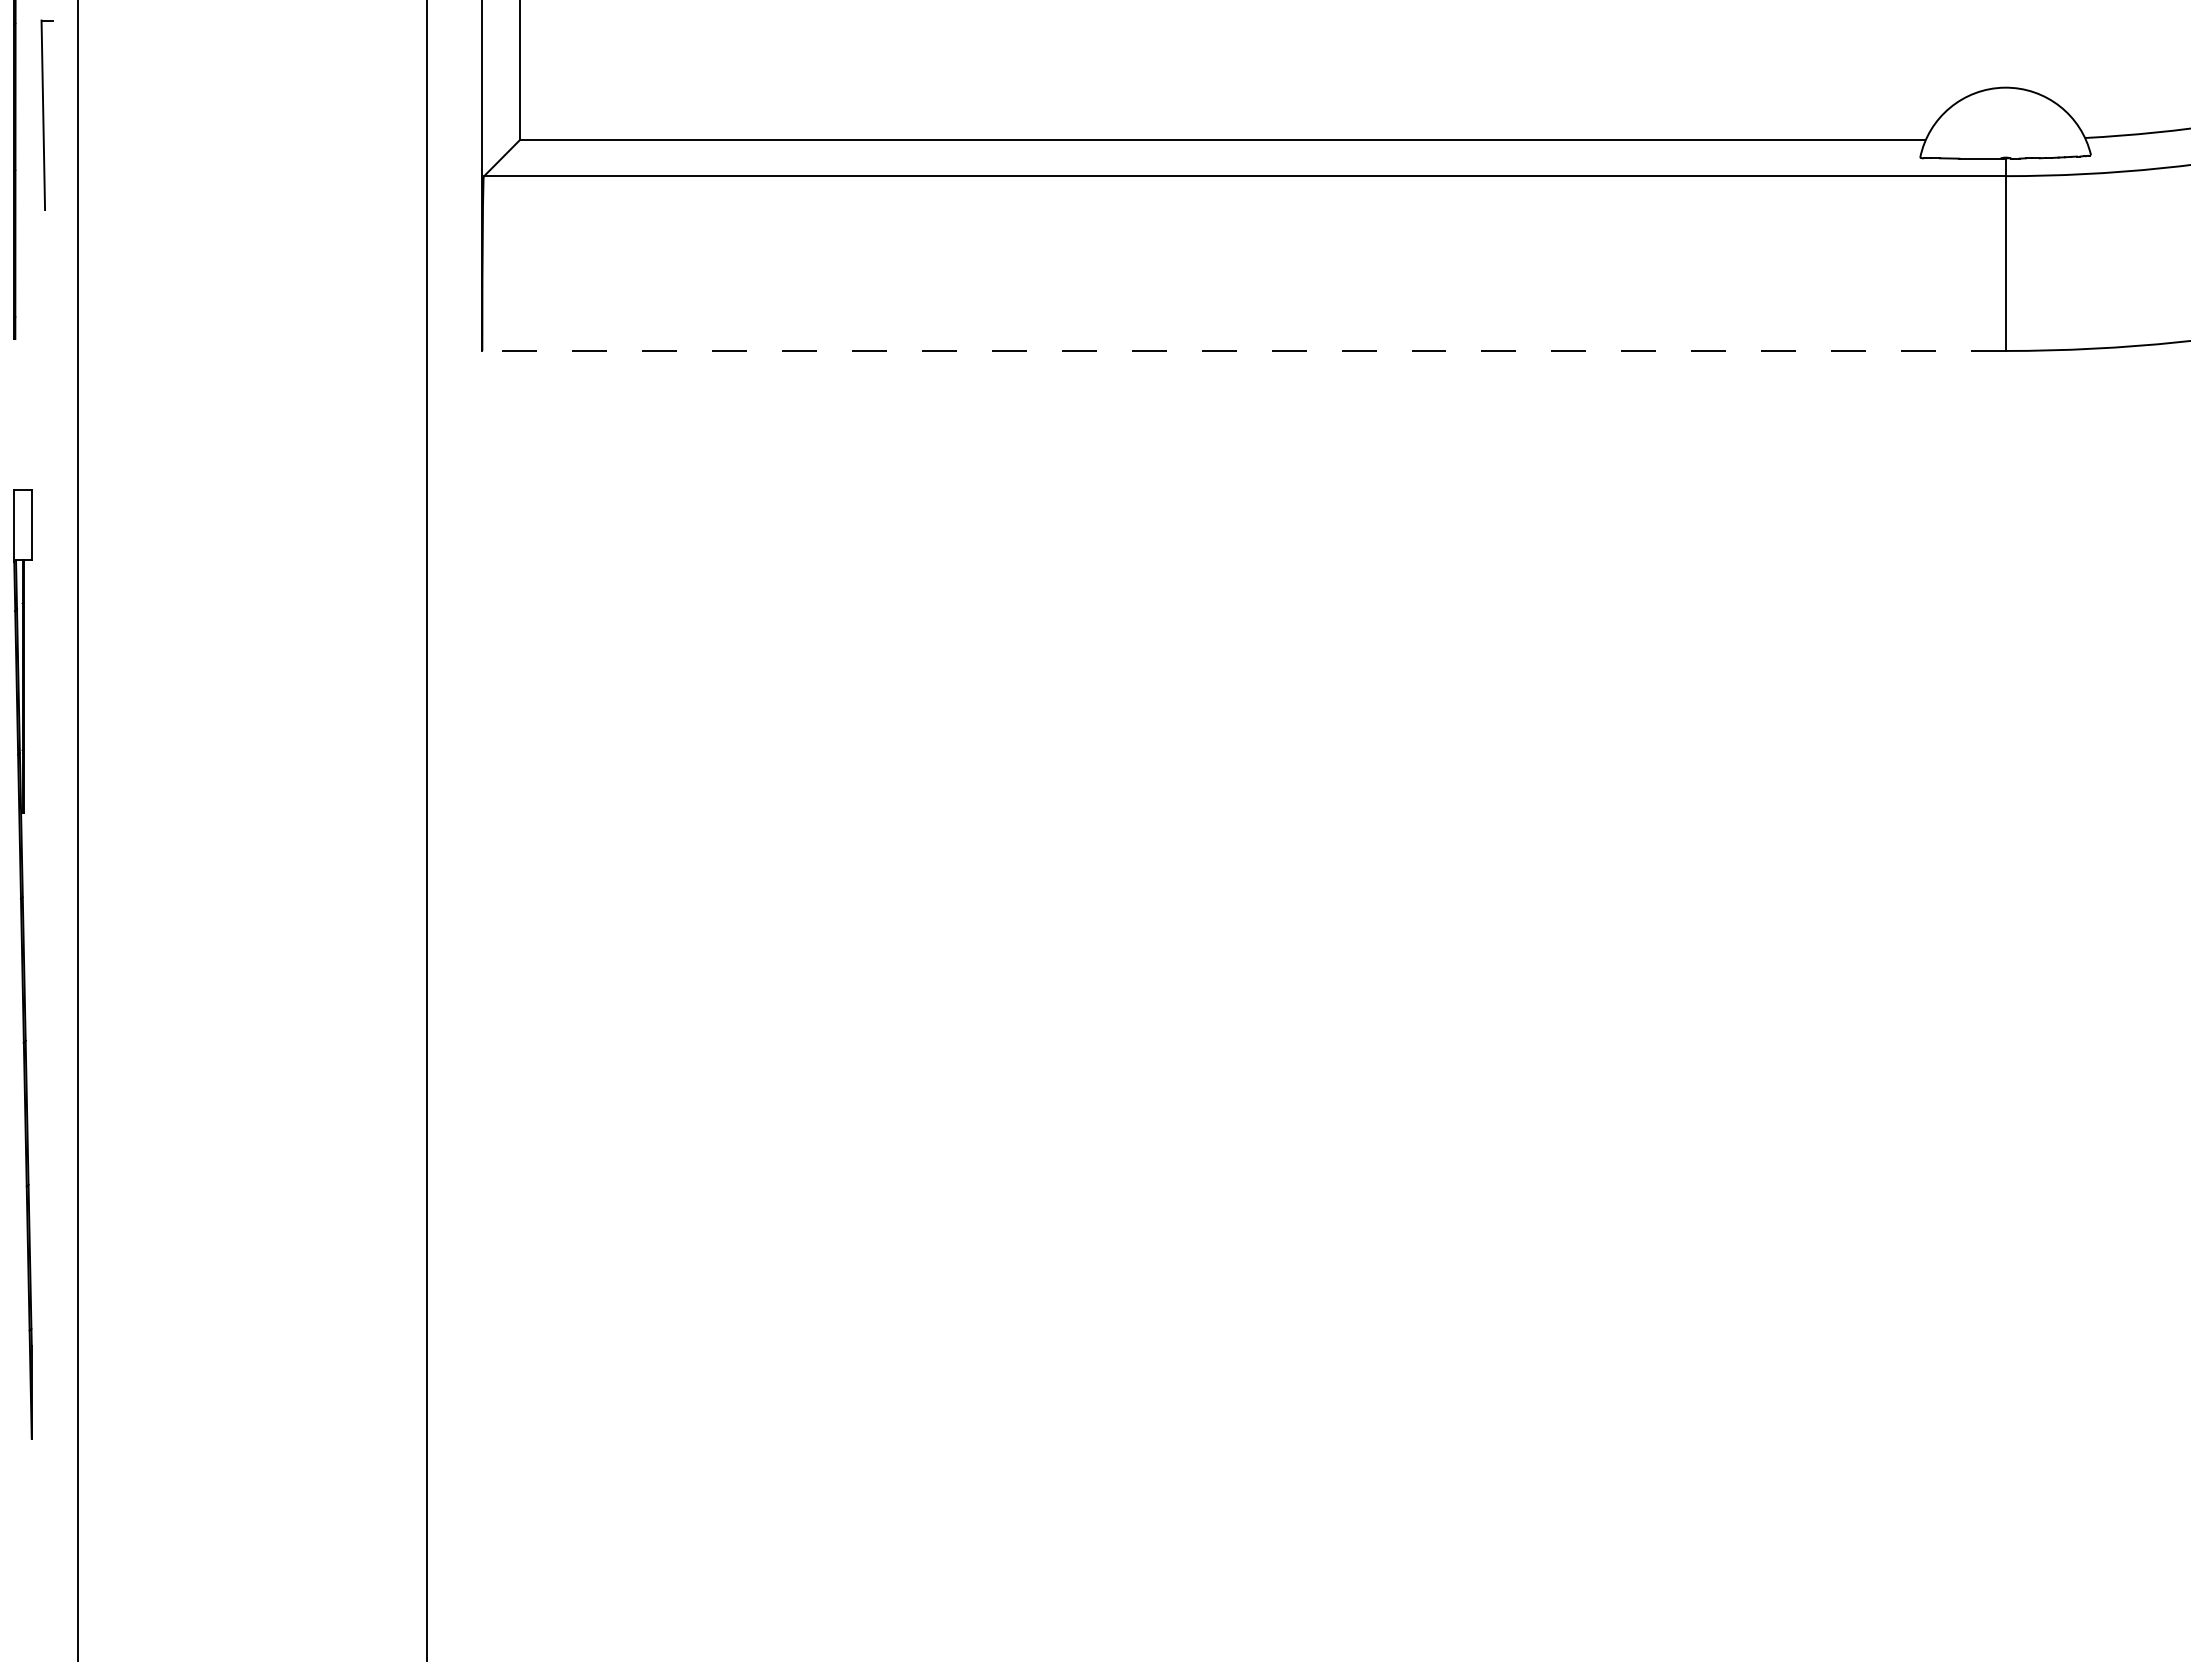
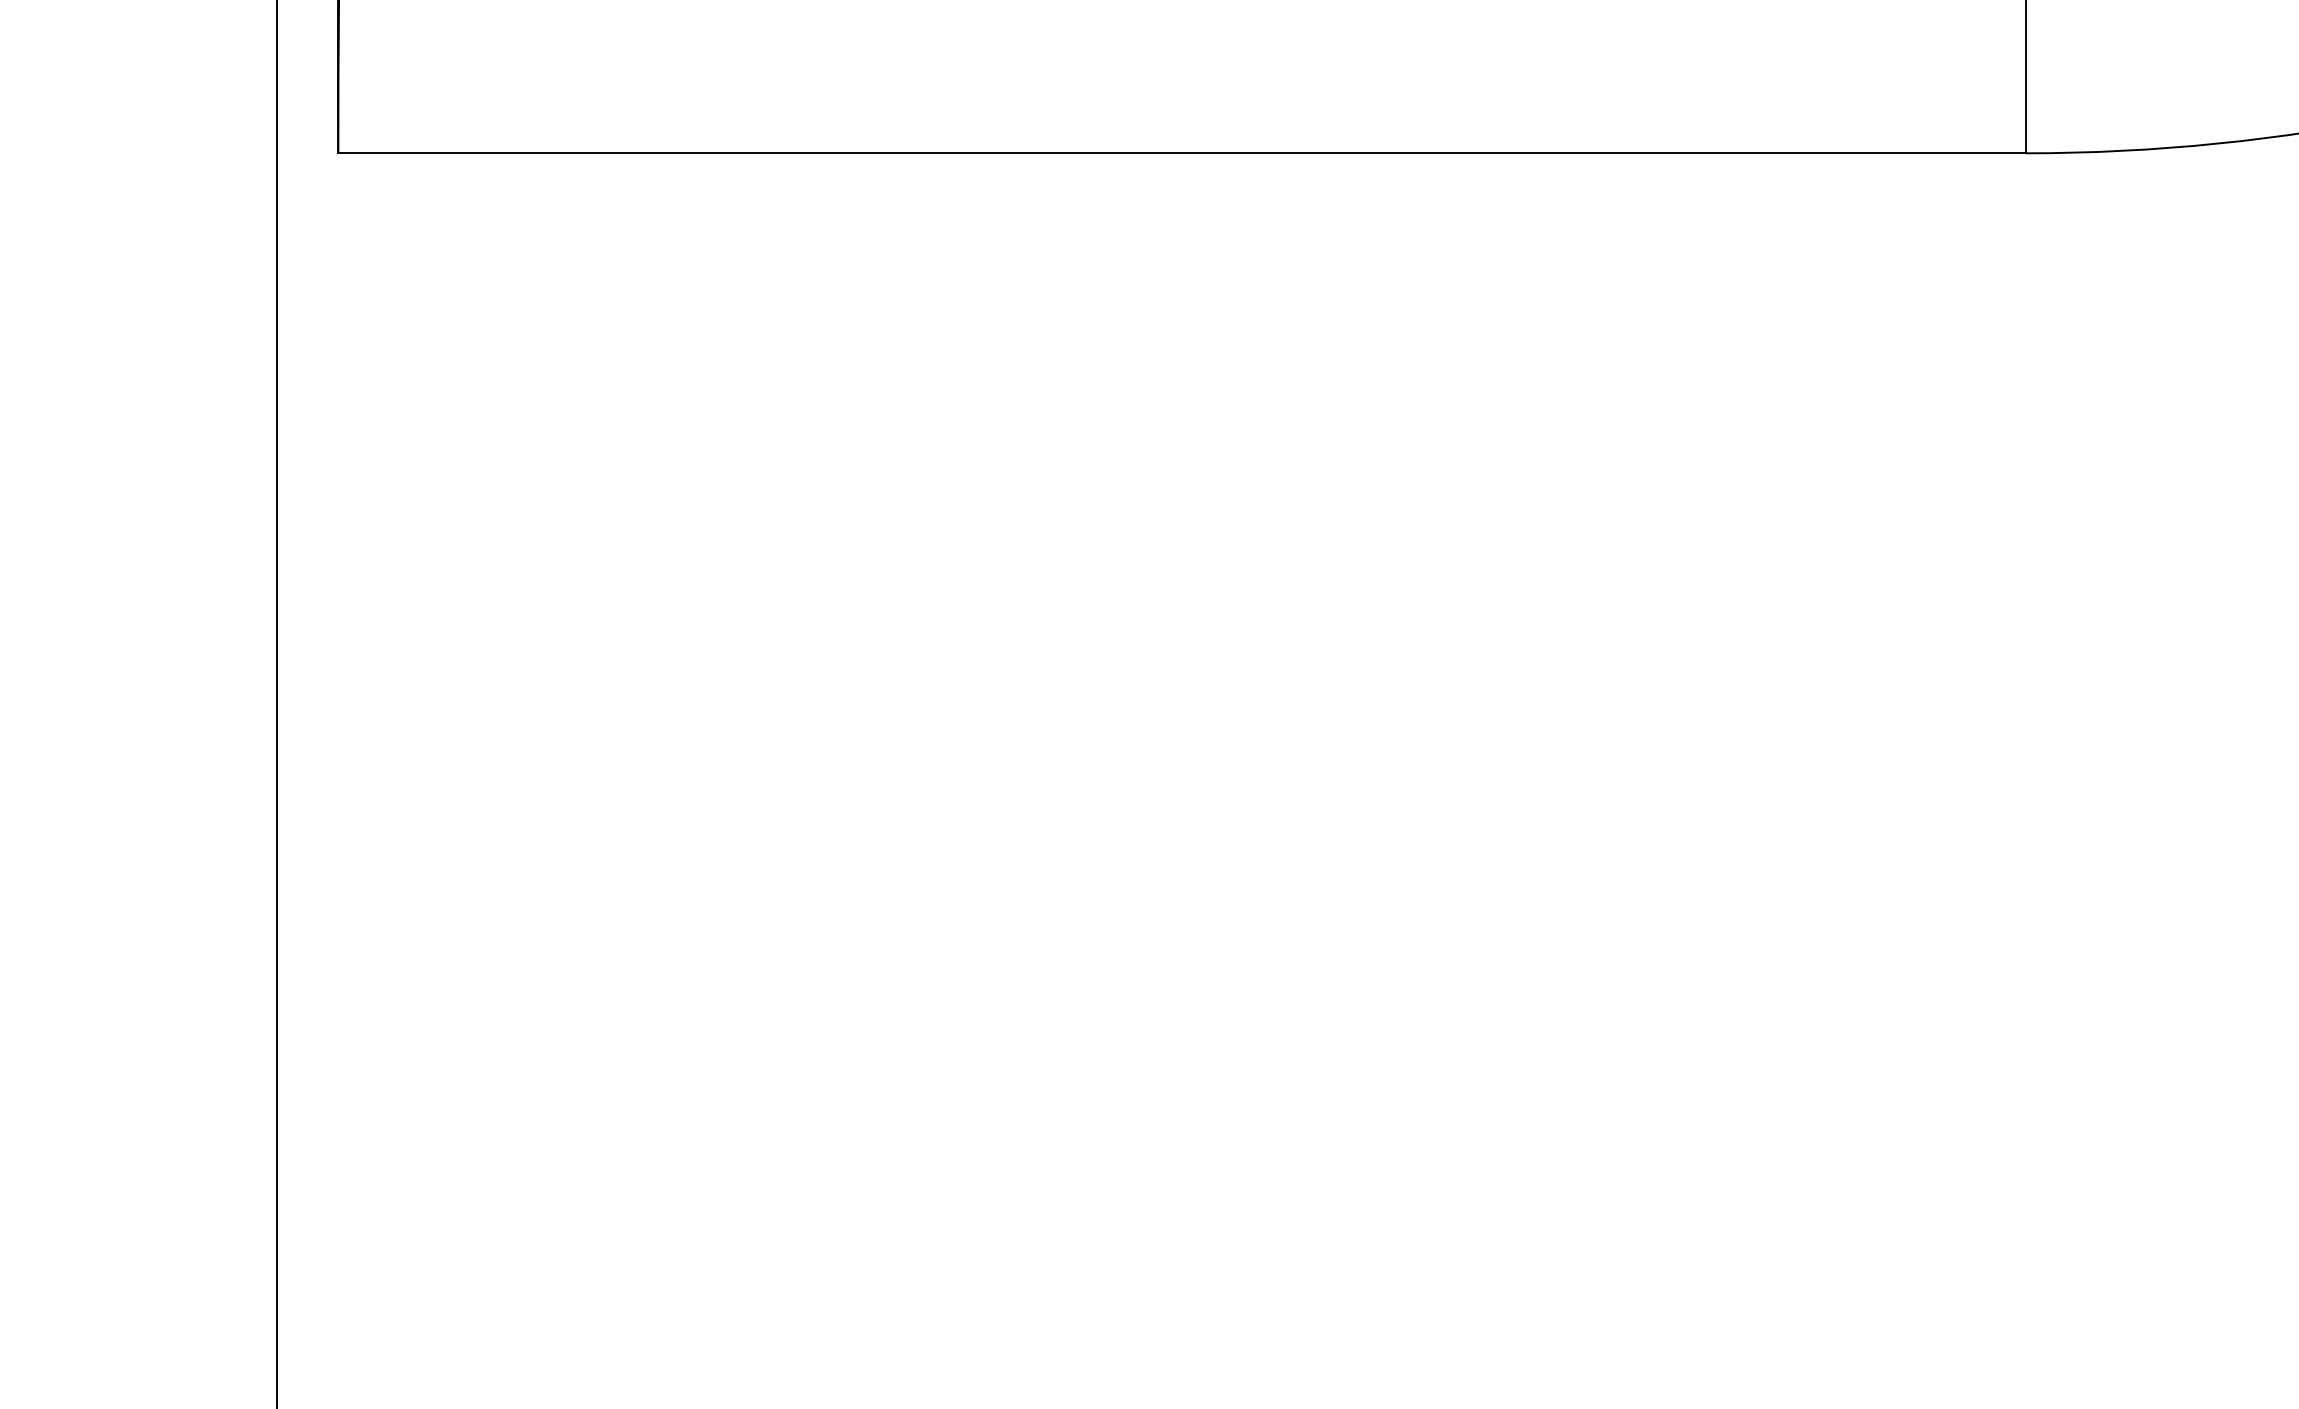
line: (1244, 350) -> (1182, 152), dashed -> solid

